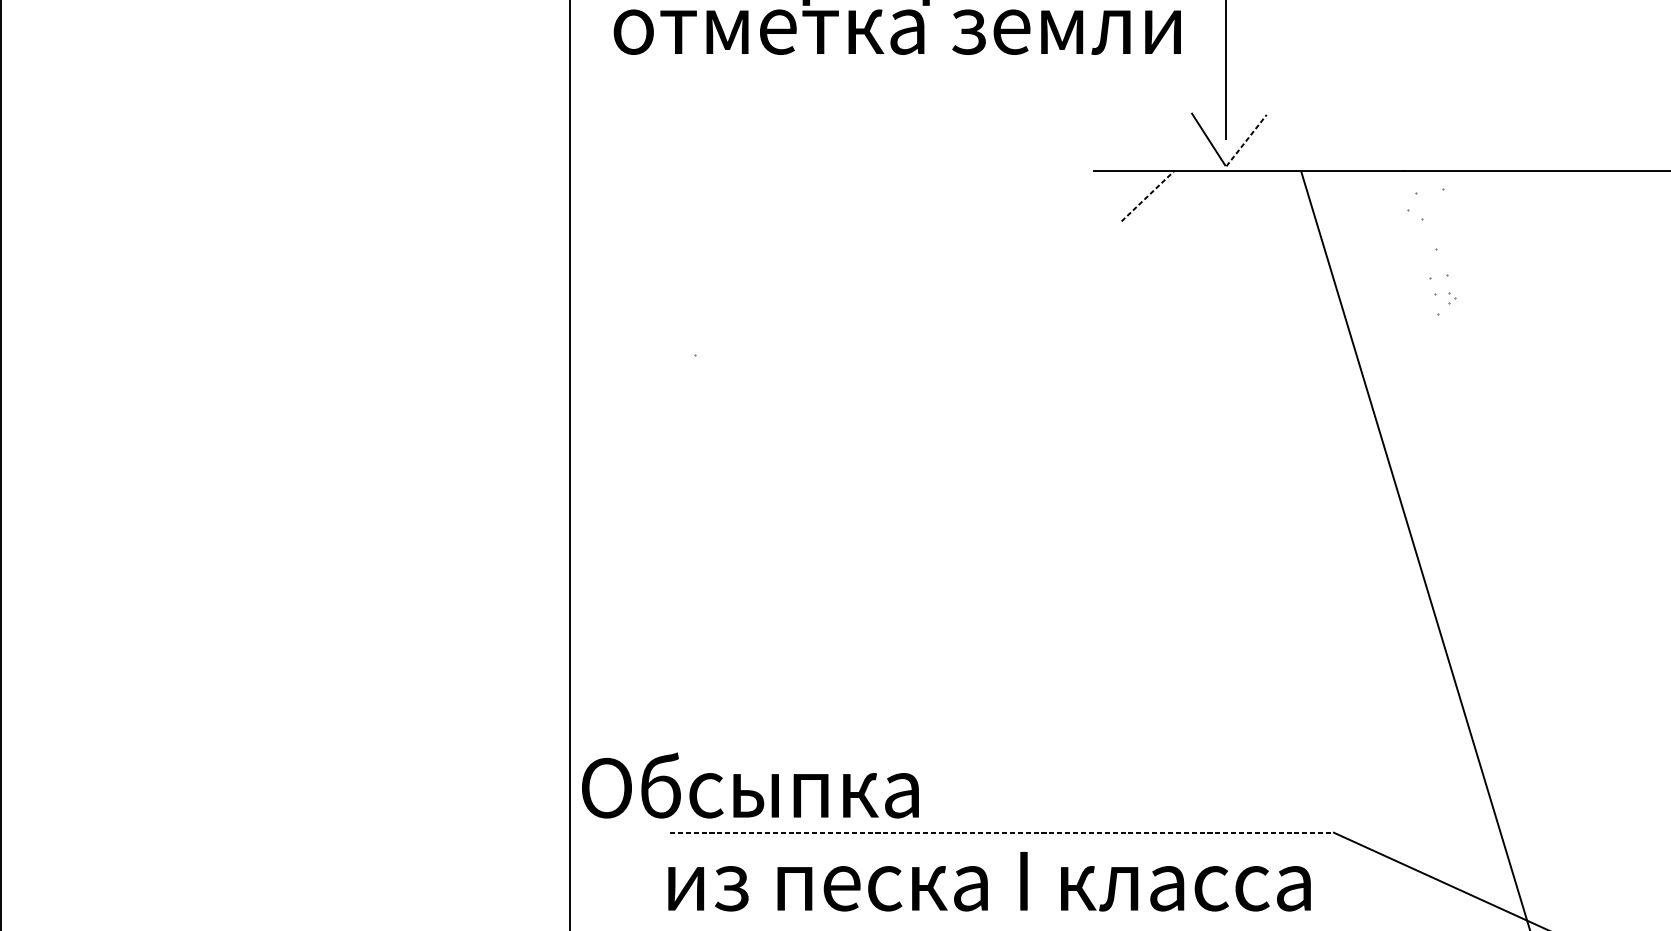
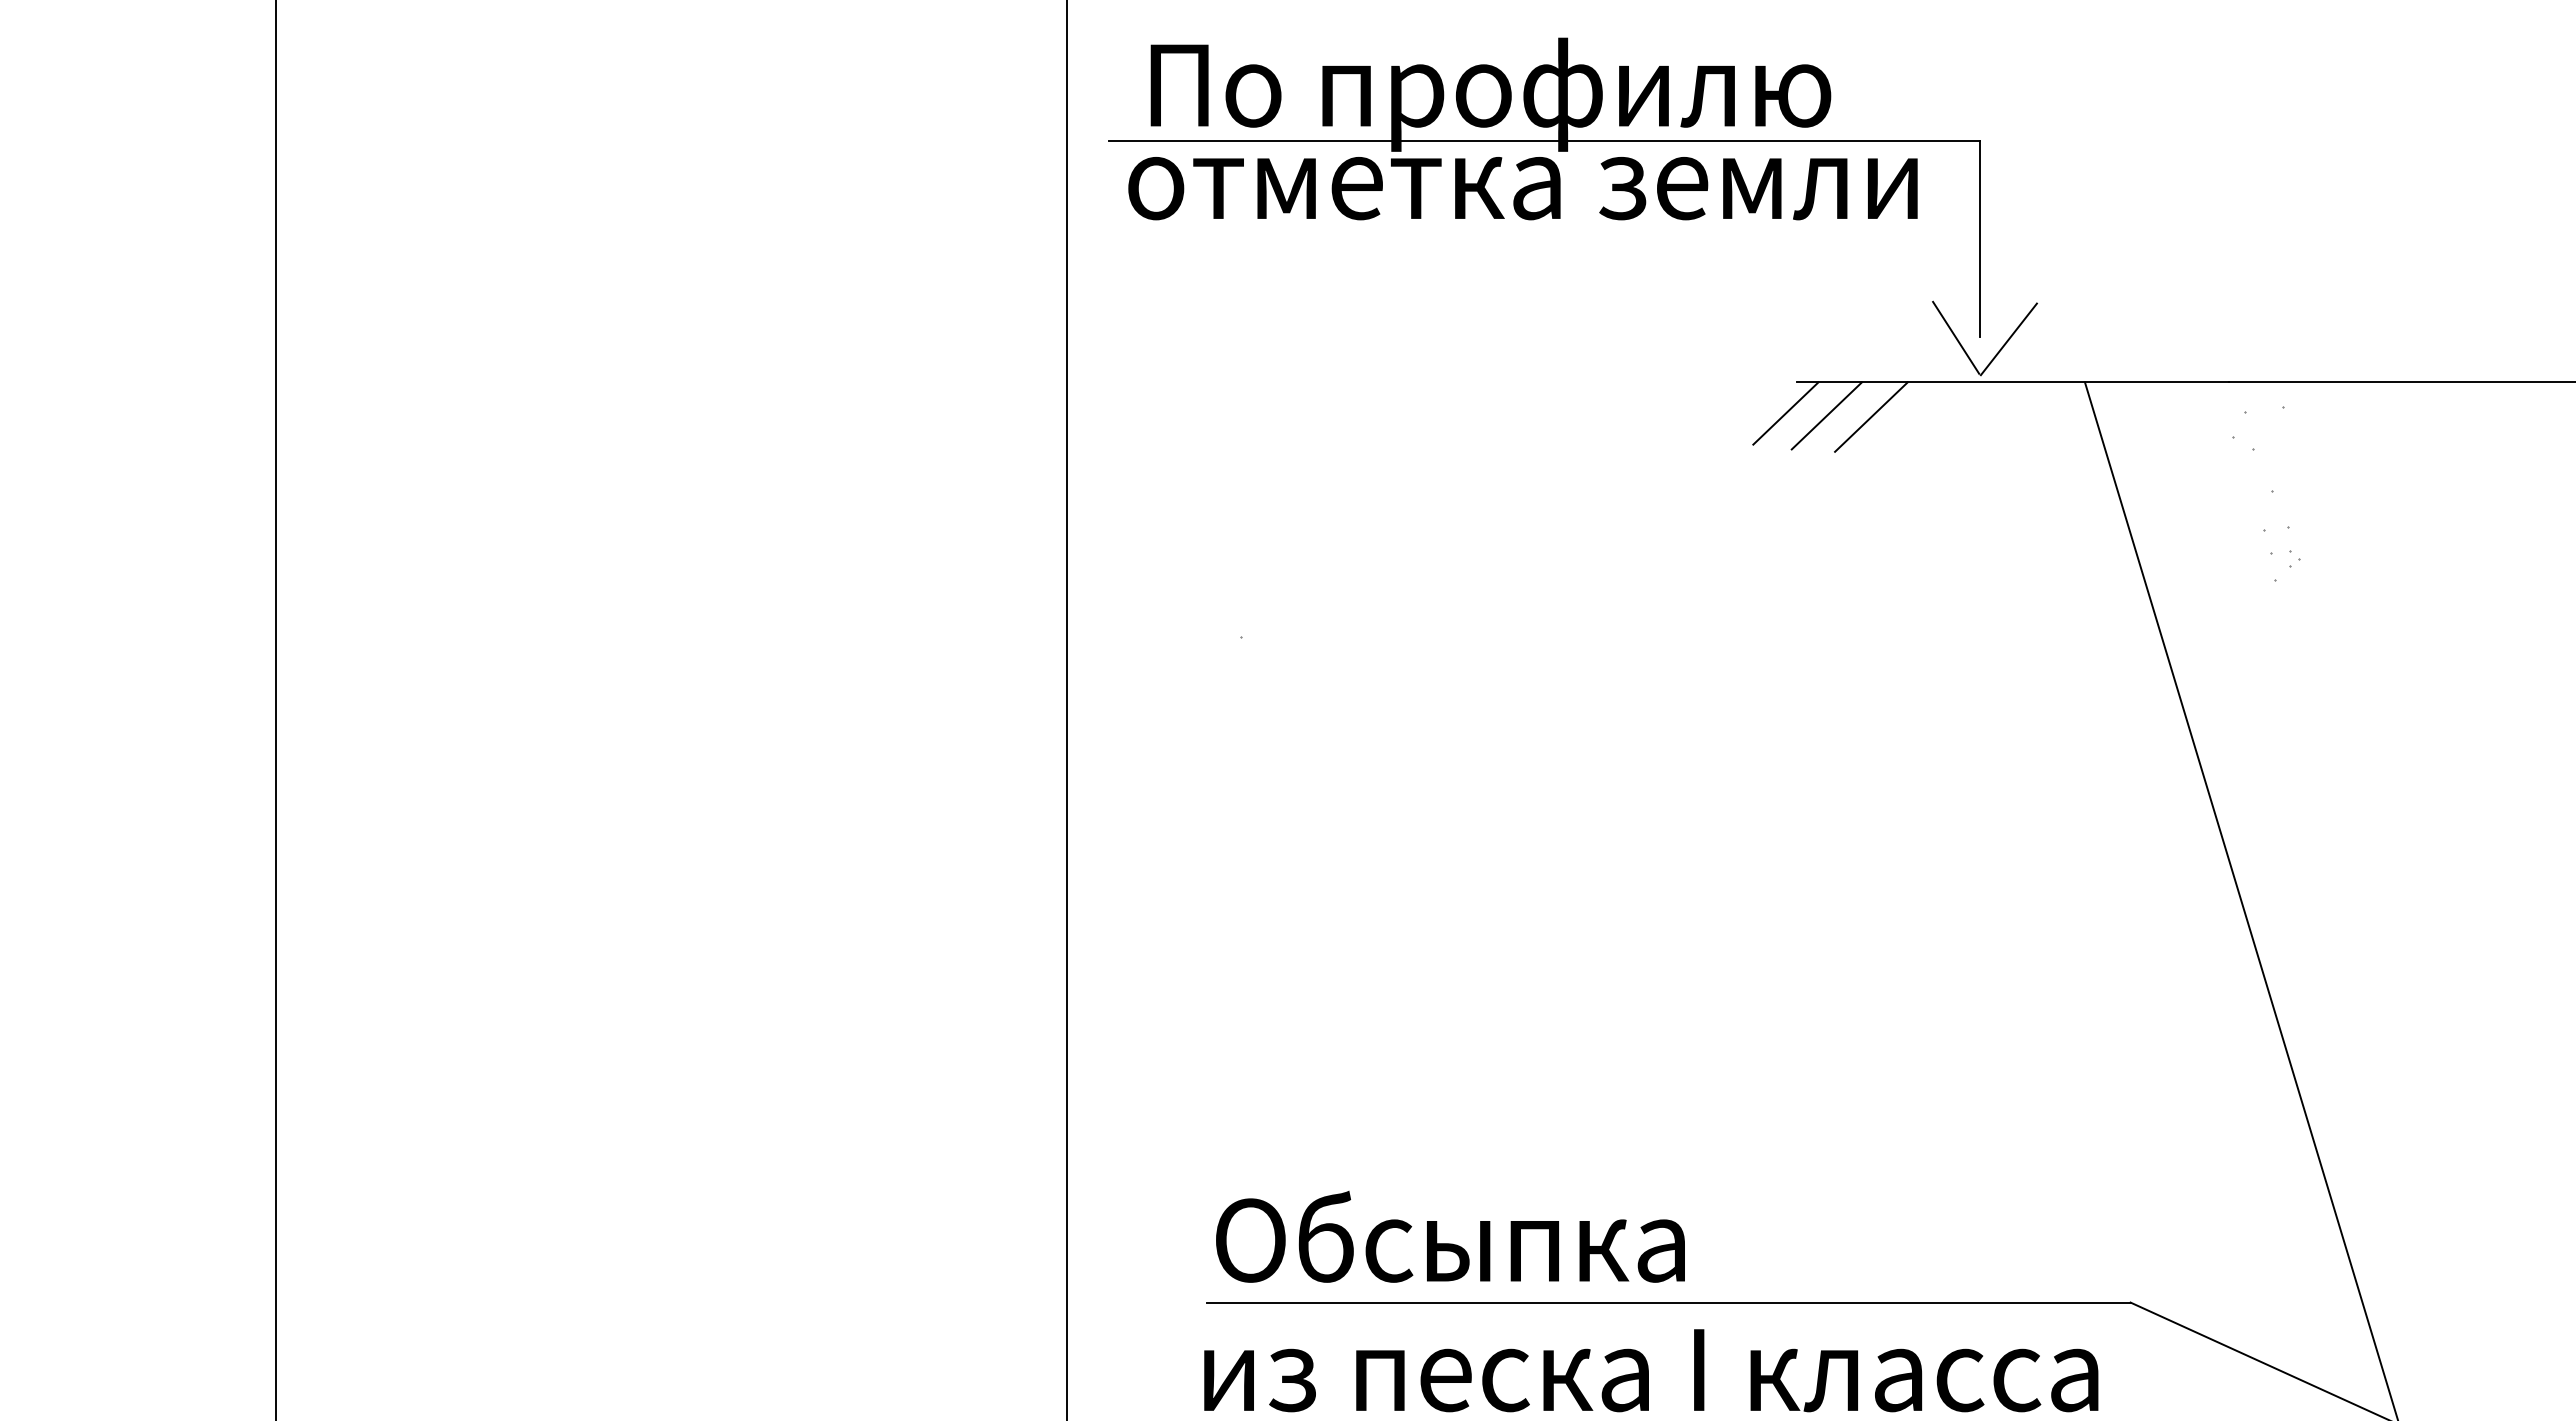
line: (1246, 139) -> (2009, 338), dashed -> solid
line: (1086, 193) -> (1785, 413), added
line: (1115, 195) -> (1826, 415), added
line: (1147, 196) -> (1871, 416), dashed -> solid
text: (750, 785) -> (1450, 1236), moved
line: (1002, 832) -> (1669, 1302), dashed -> solid

